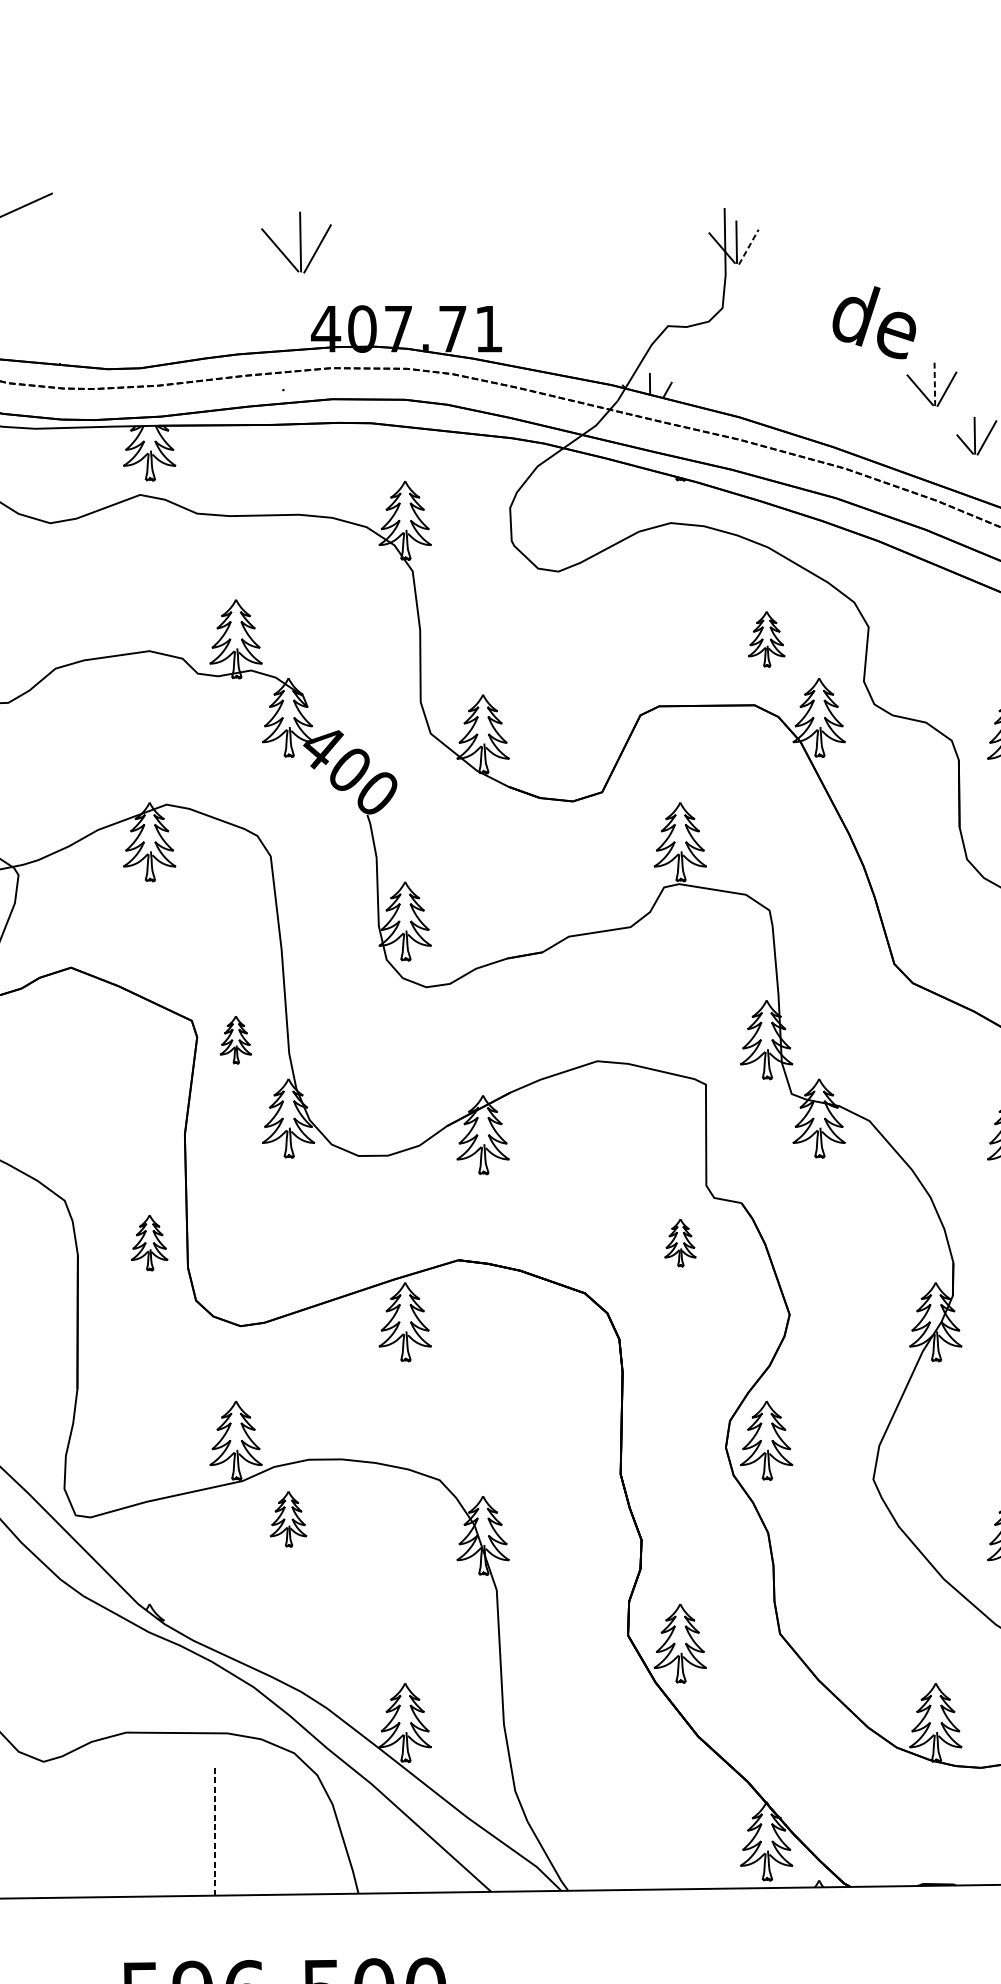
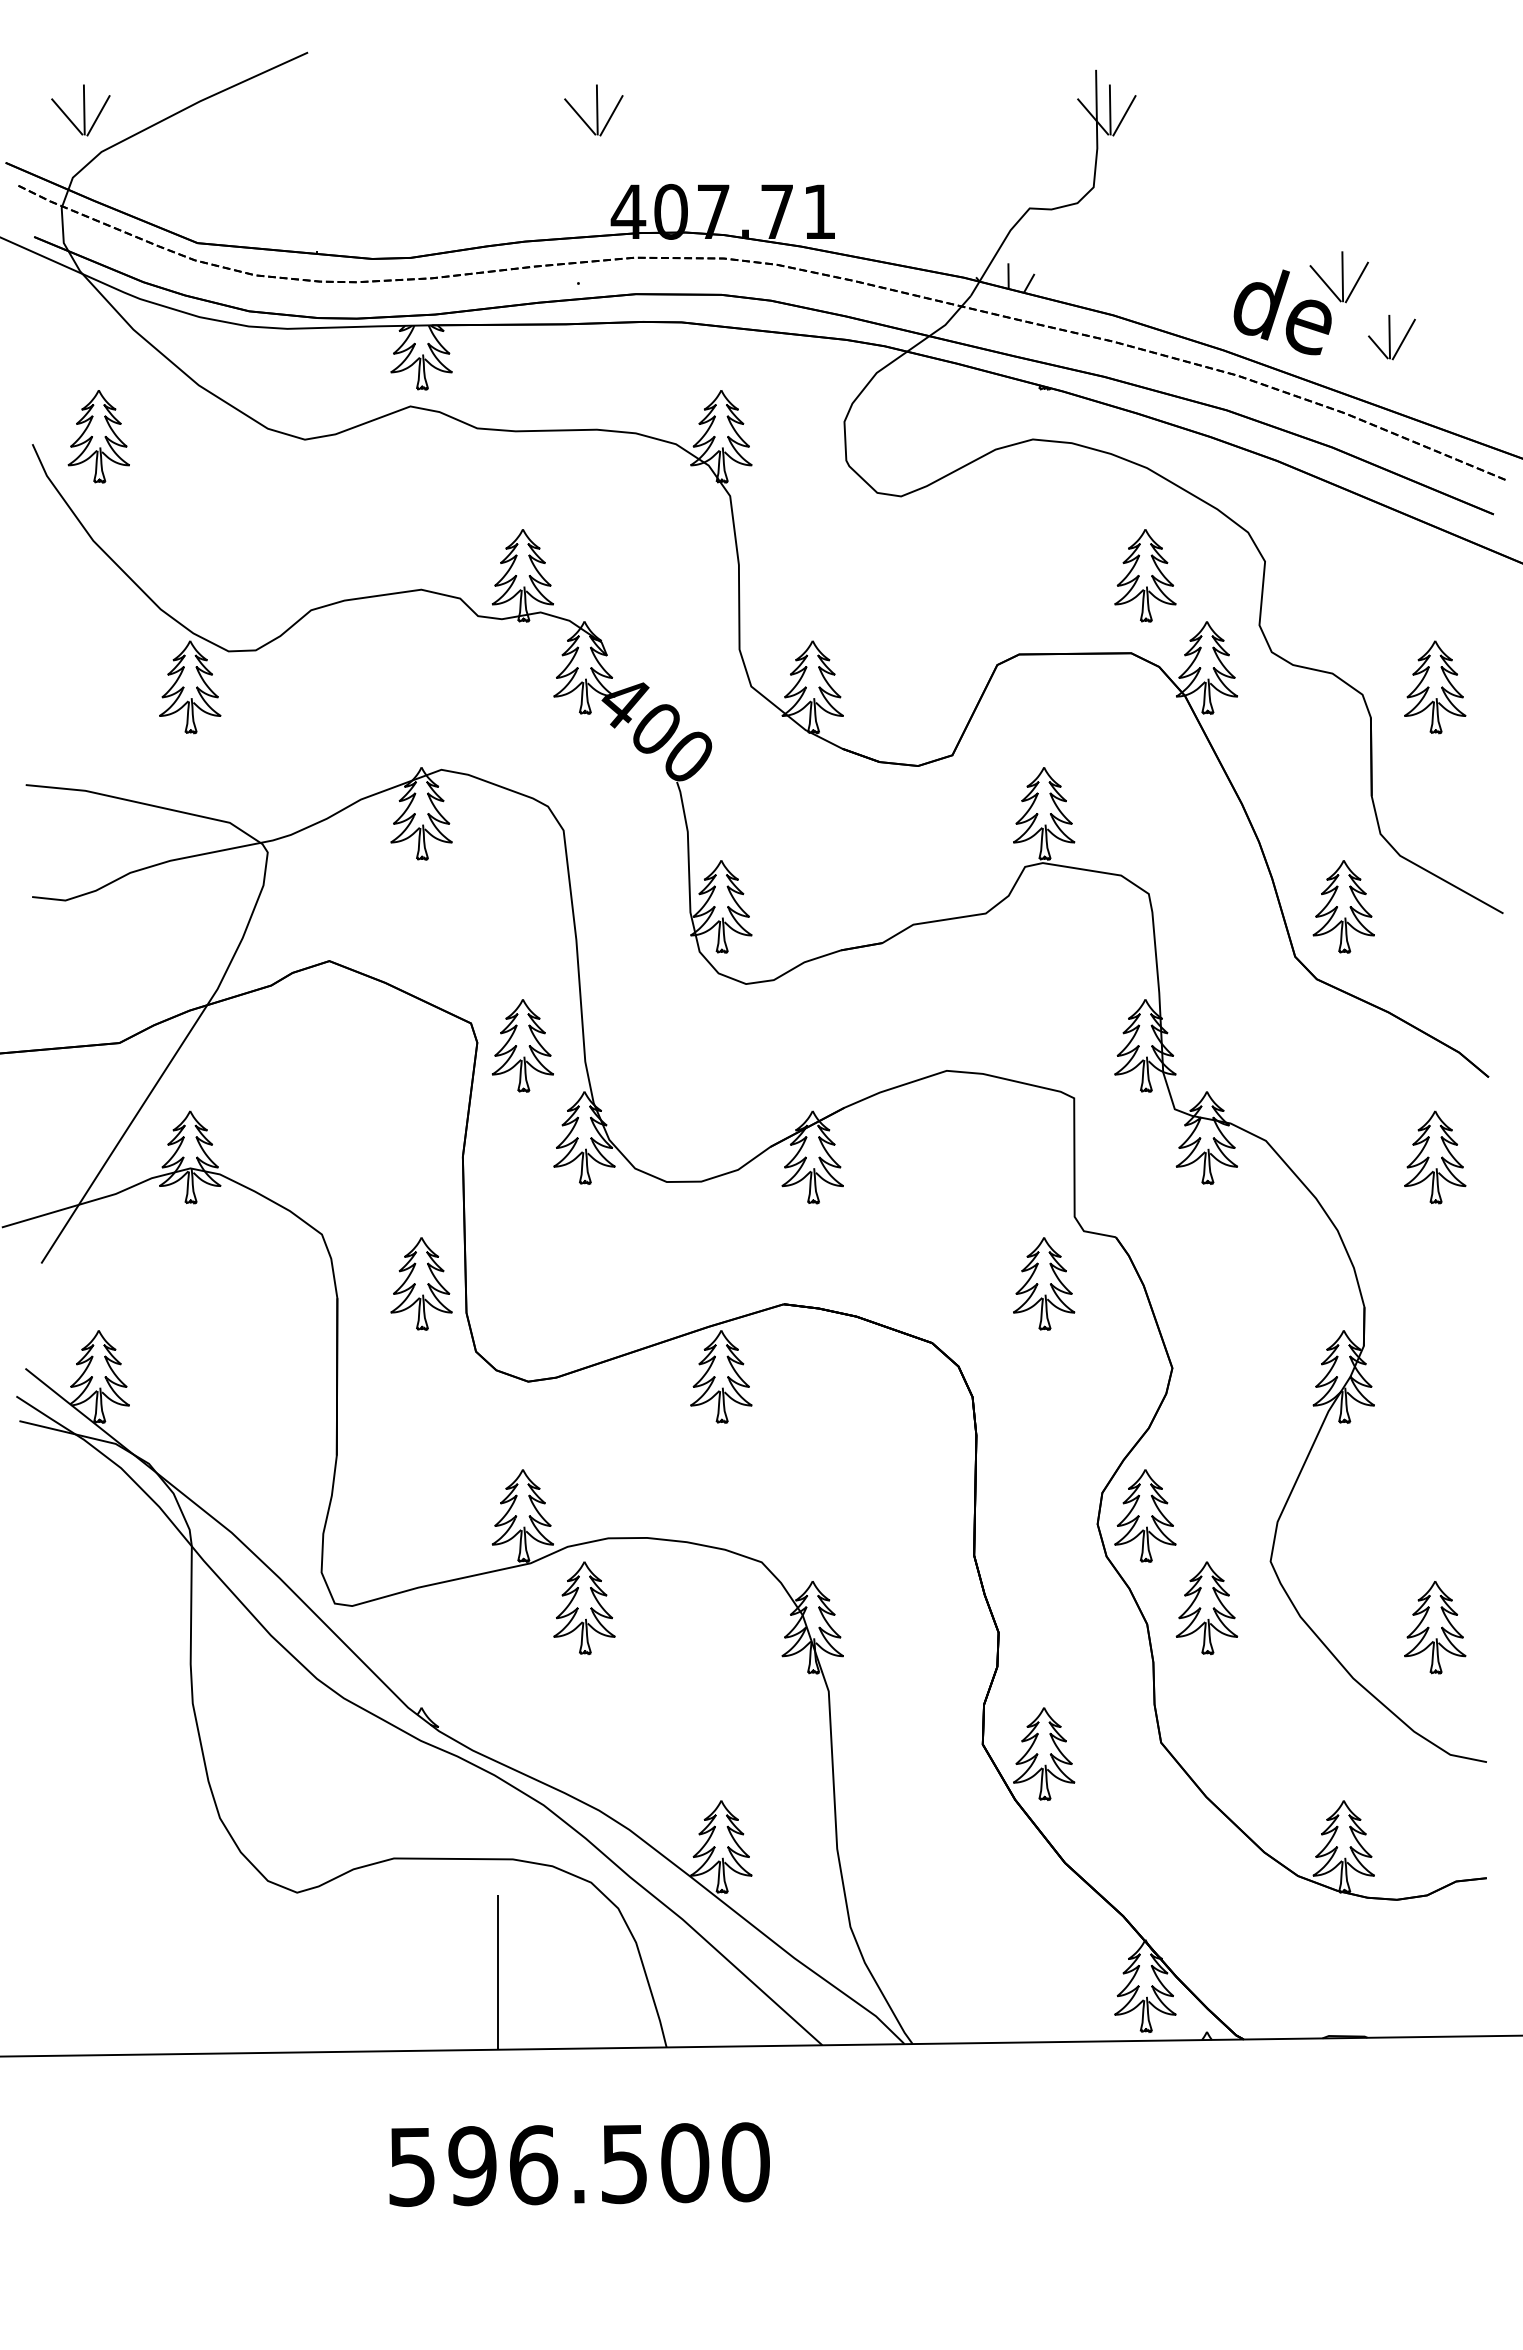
part: (296, 242) -> (593, 110), size x0.71
line: (748, 246) -> (1124, 115), dashed -> solid
text: (874, 322) -> (1282, 312), moved
line: (934, 384) -> (1342, 276), dashed -> solid
part: (766, 639) -> (1145, 575), size x1.43
part: (935, 921) -> (1343, 906), added
part: (235, 1039) -> (522, 1045), size x1.67
part: (149, 1242) -> (421, 1283), size x1.43
part: (680, 1242) -> (1044, 1283), size x1.67
part: (288, 1518) -> (584, 1607), size x1.43
part: (818, 1519) -> (1206, 1608), added
line: (214, 1828) -> (497, 1971), dashed -> solid

